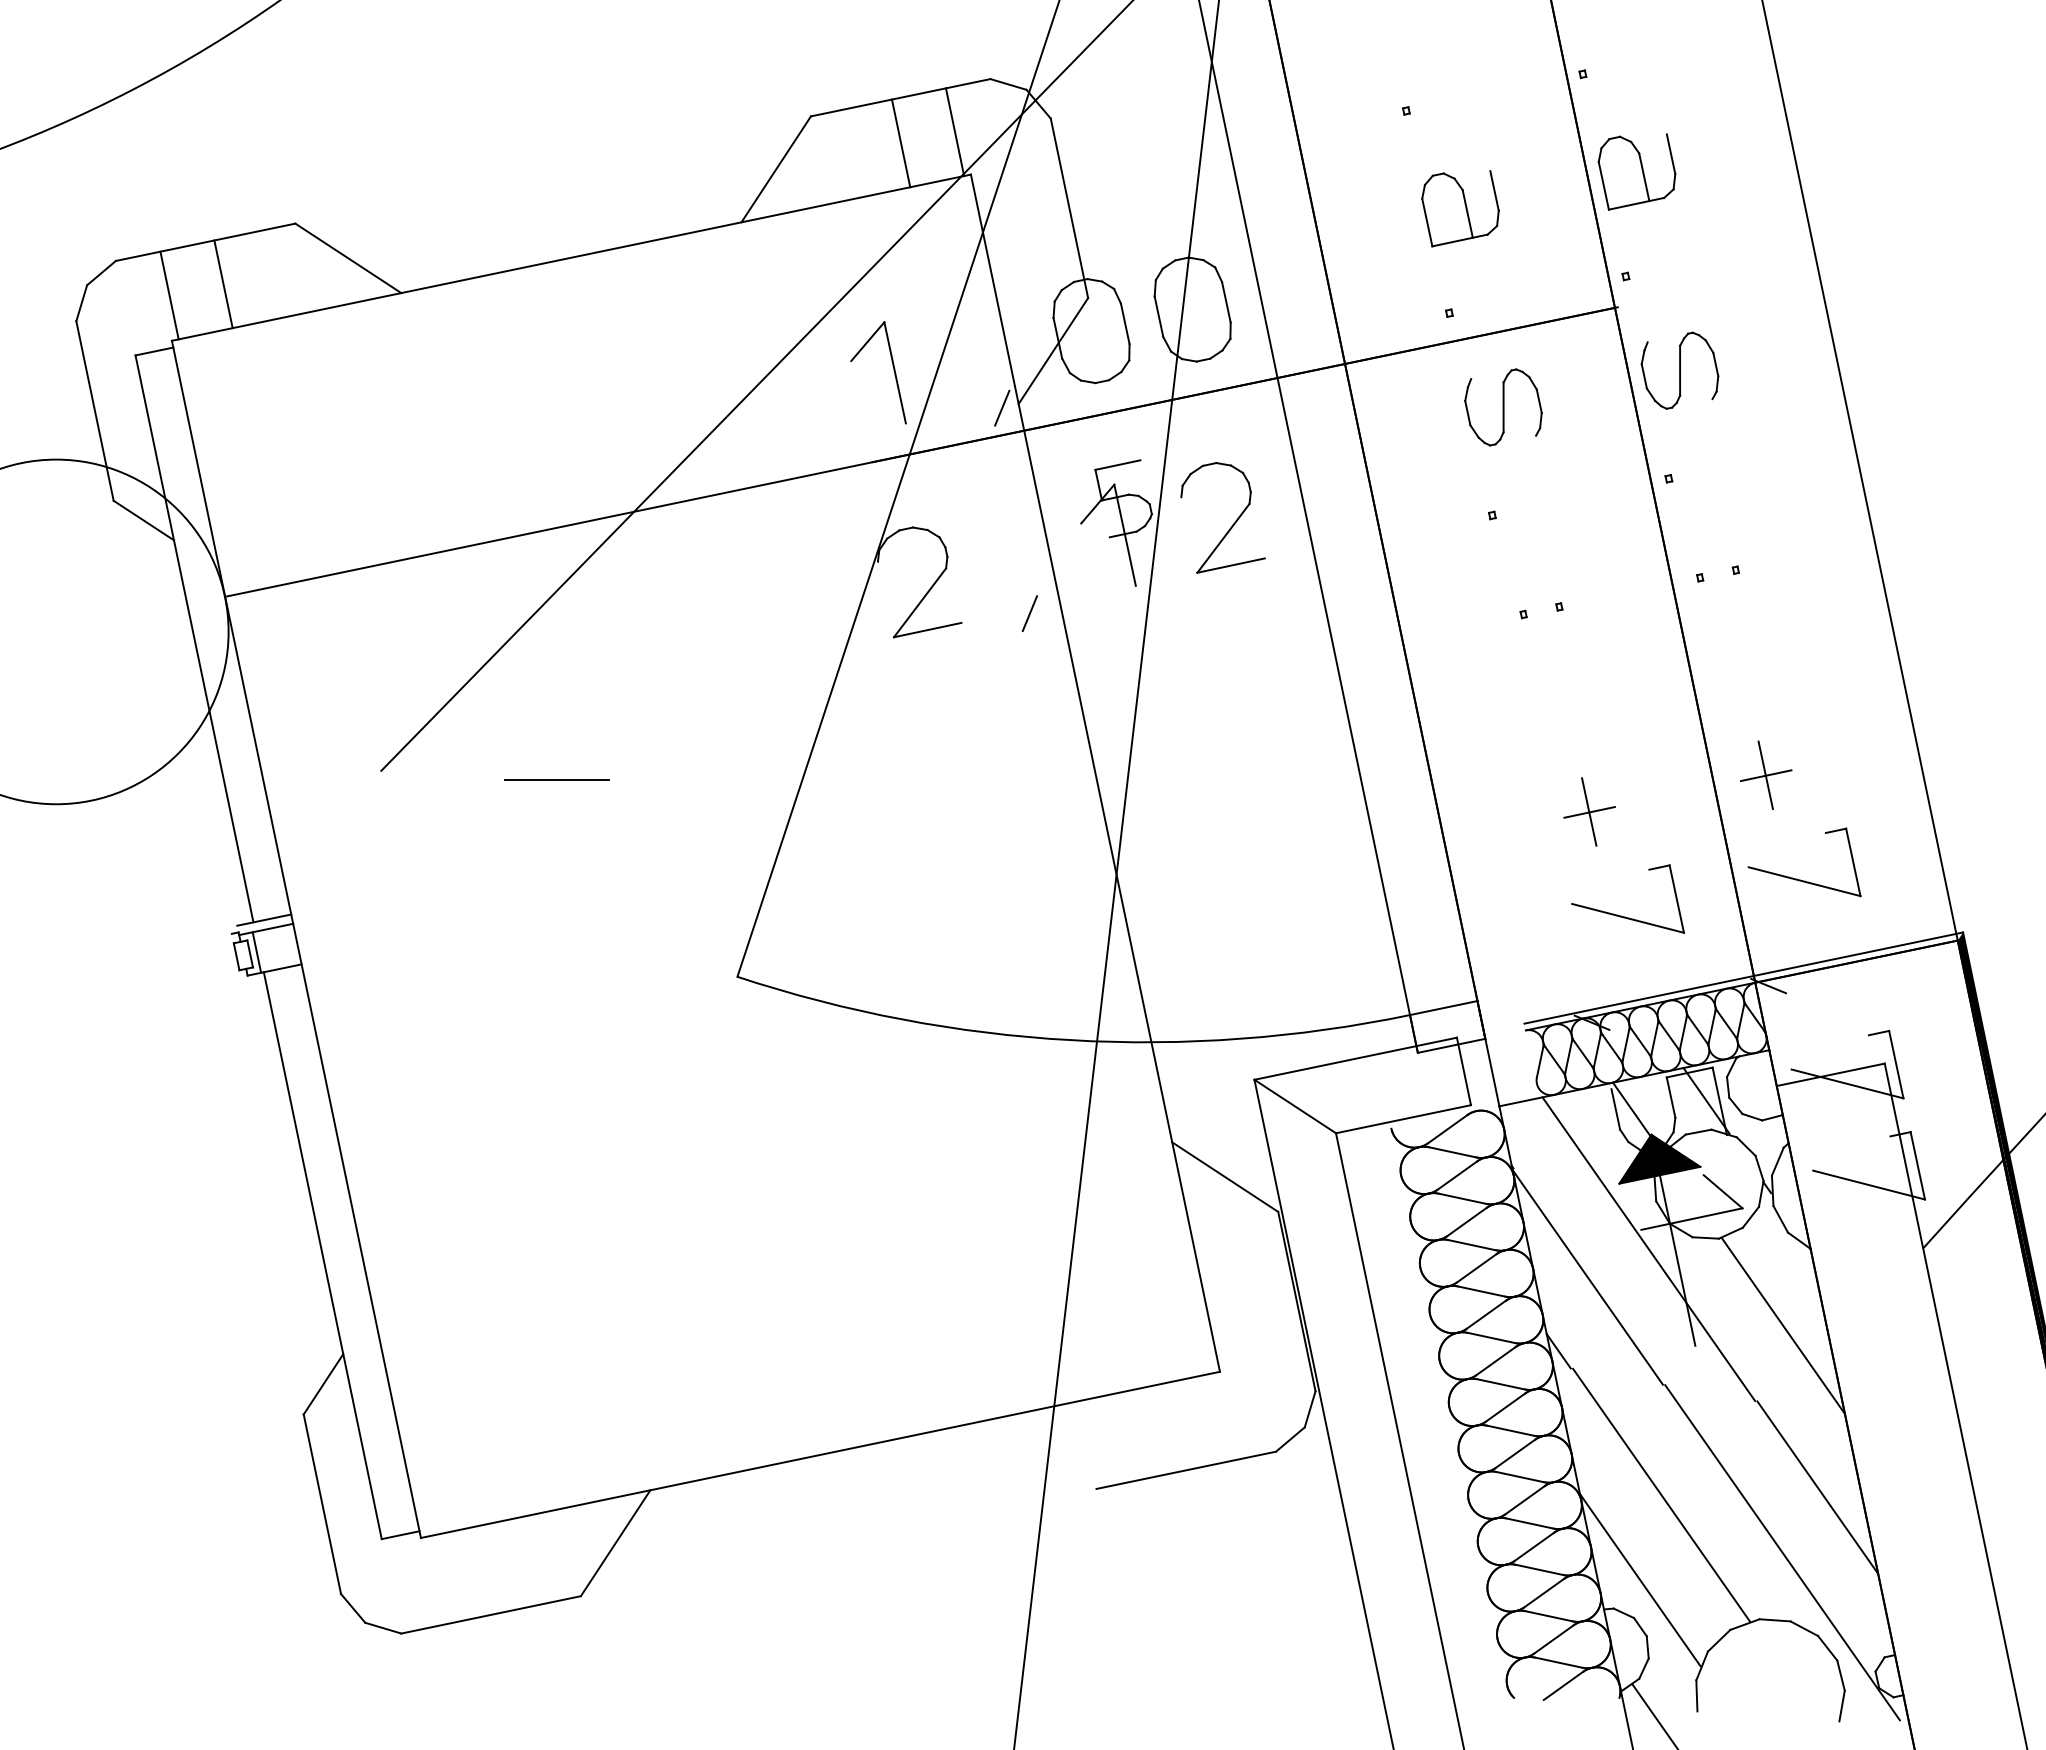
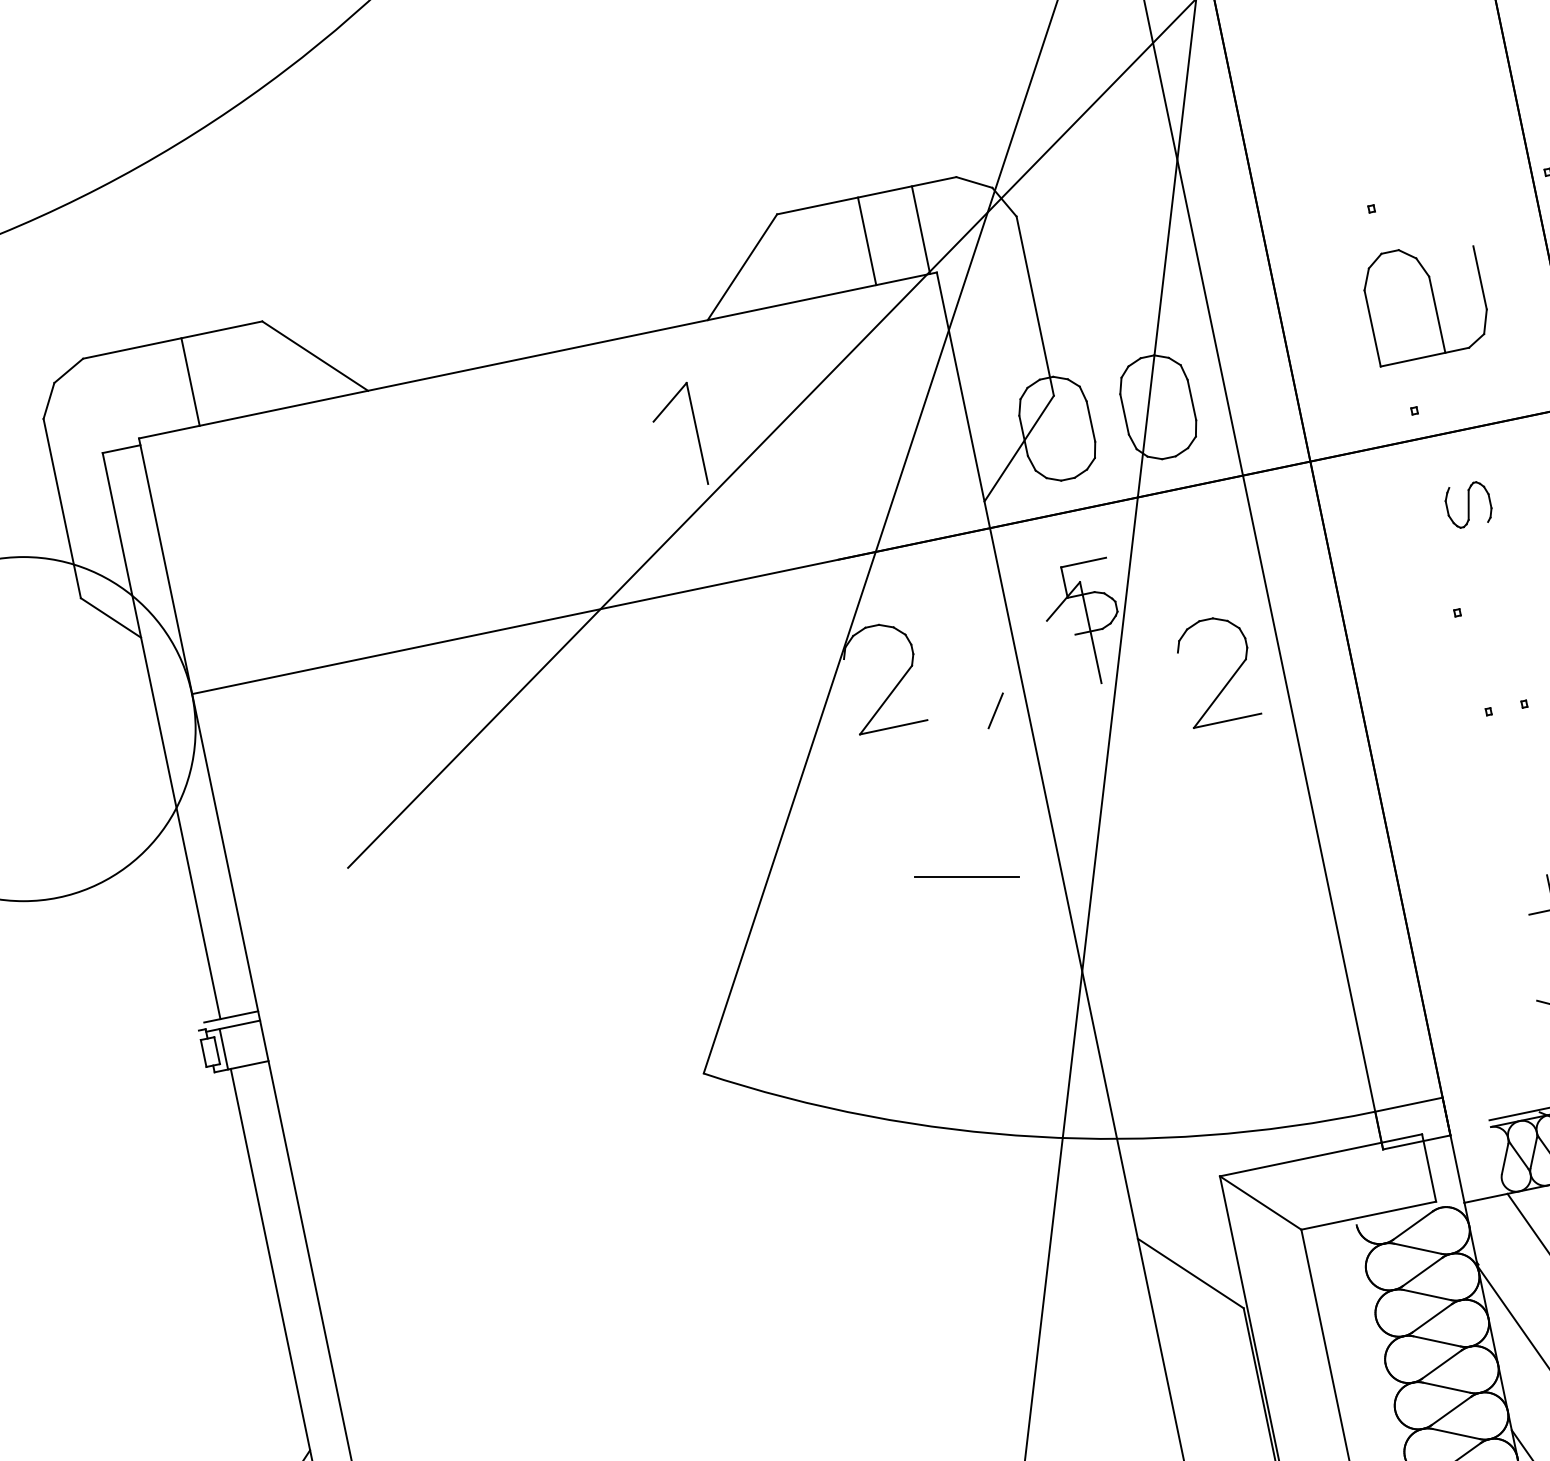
part: (1460, 208) -> (1425, 306), size x1.6
line: (169, 295) -> (136, 393), removed
part: (893, 371) -> (695, 432), moved
line: (1002, 407) -> (968, 505), removed
part: (1503, 407) -> (1468, 505), size x0.6
part: (1232, 524) -> (1228, 679), moved
line: (556, 779) -> (966, 876), moved

